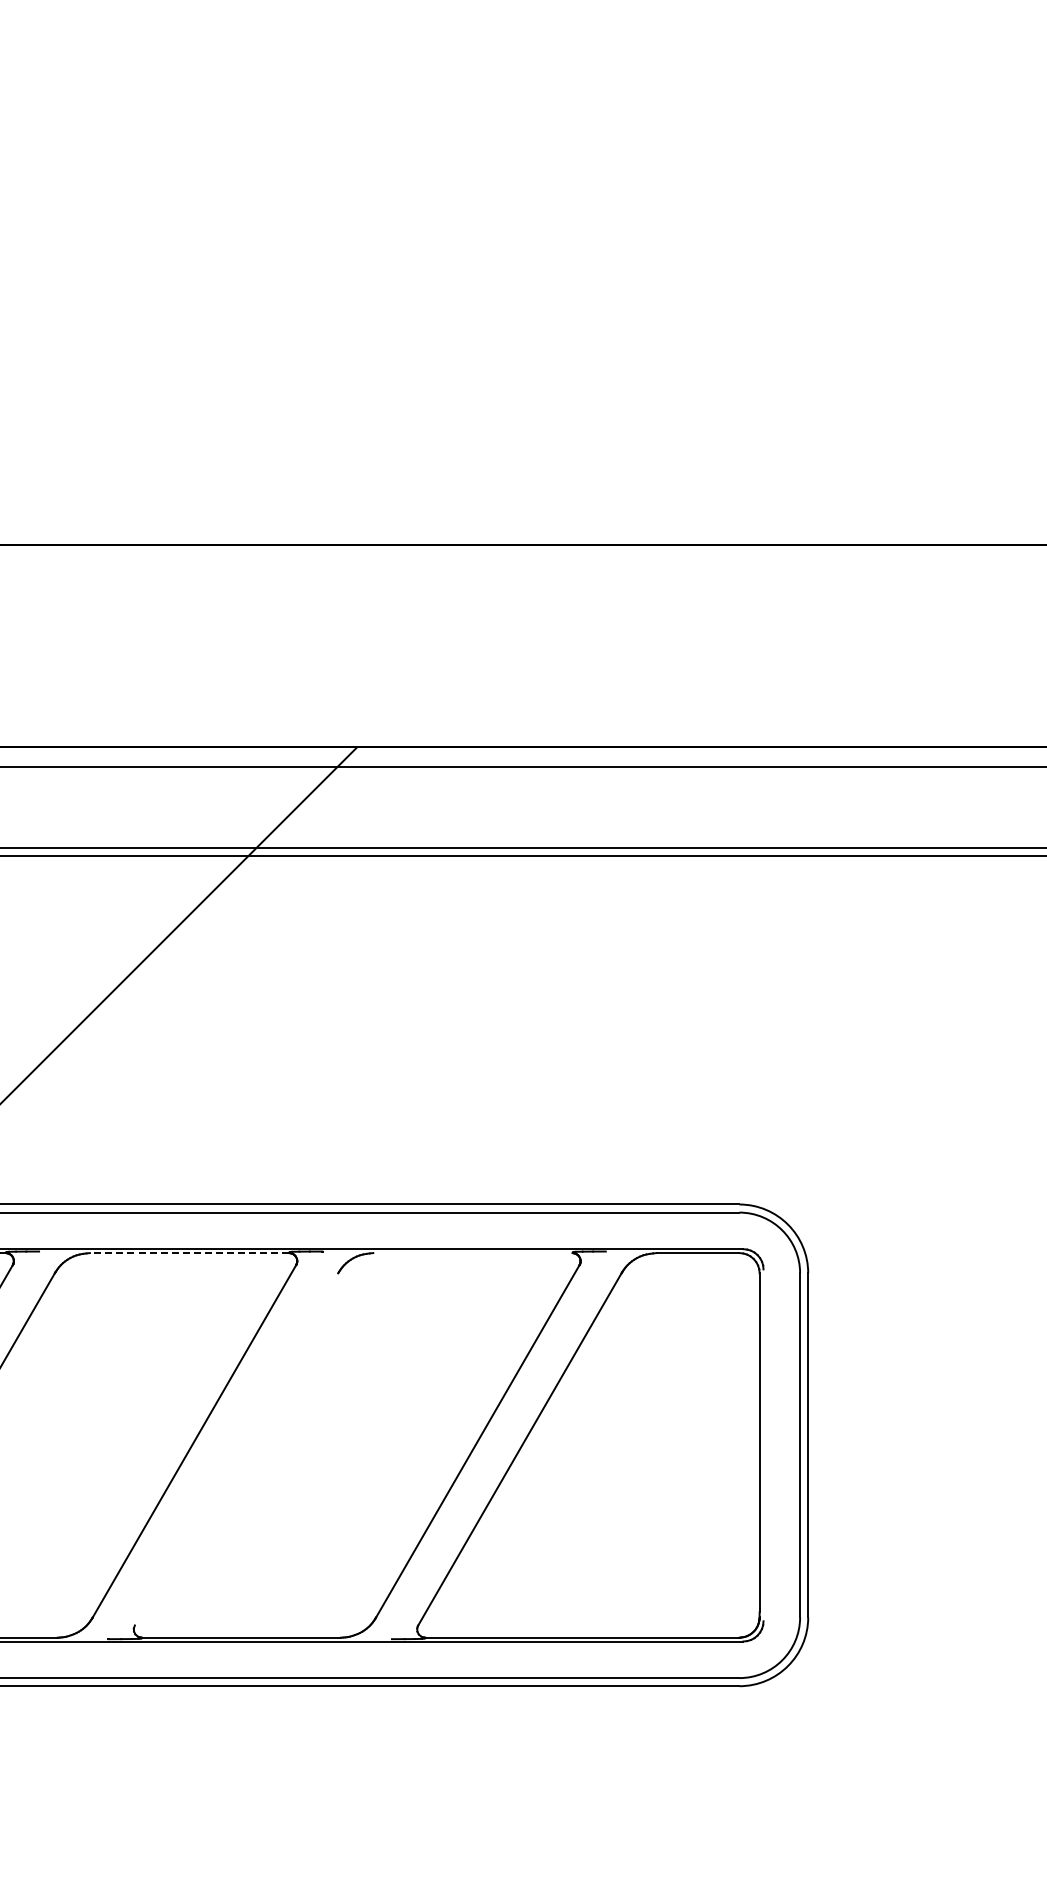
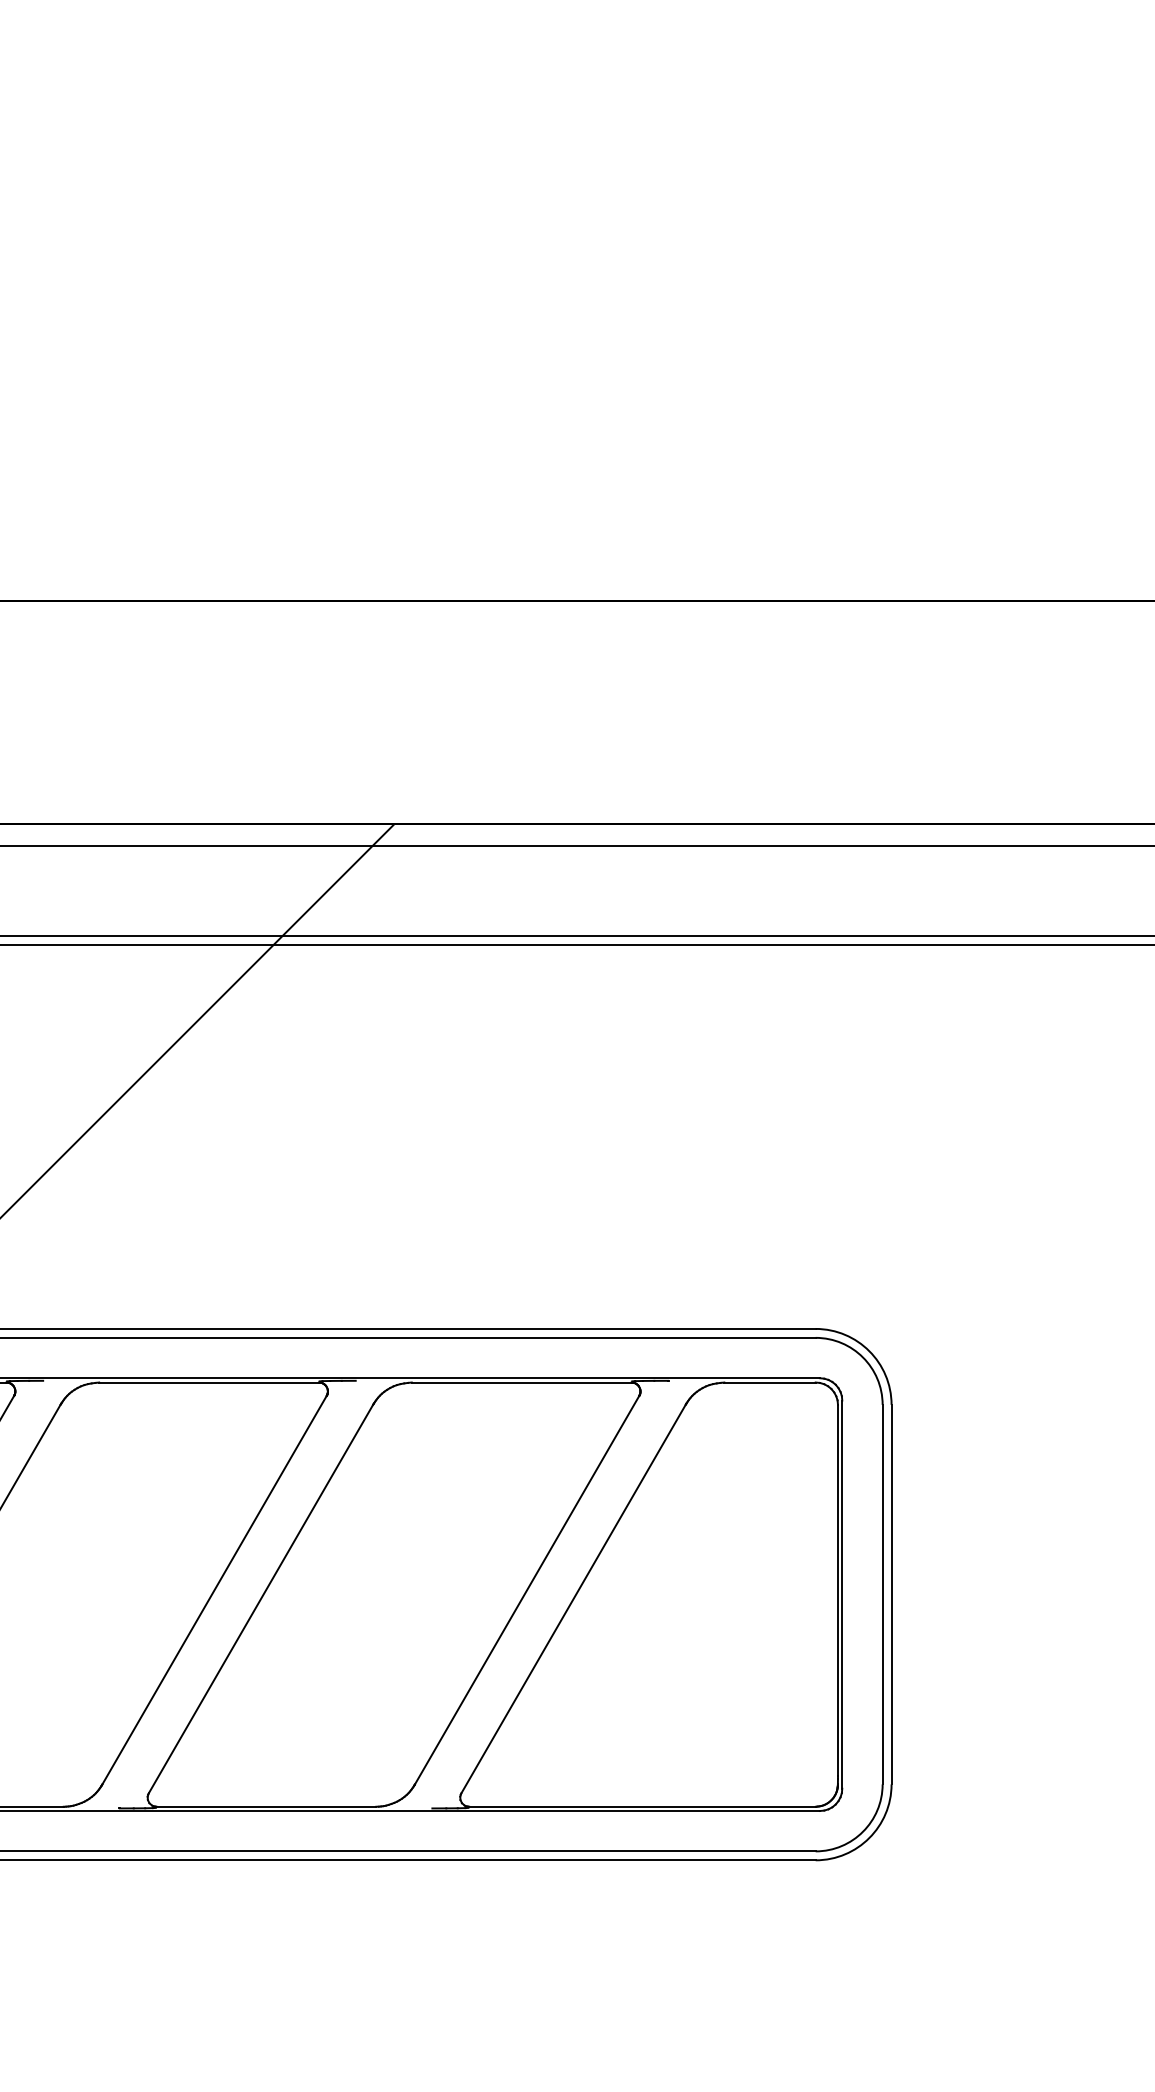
line: (189, 1253) -> (209, 1382), dashed -> solid
line: (472, 1253) -> (521, 1382), added
line: (763, 1445) -> (842, 1594), added
line: (236, 1449) -> (260, 1599), added

